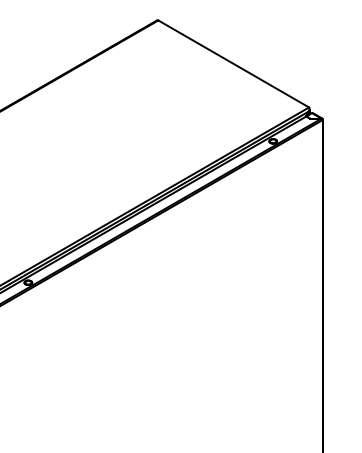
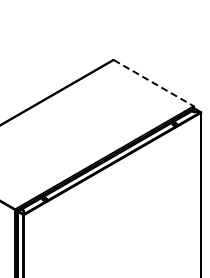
line: (235, 64) -> (154, 83), solid -> dashed

